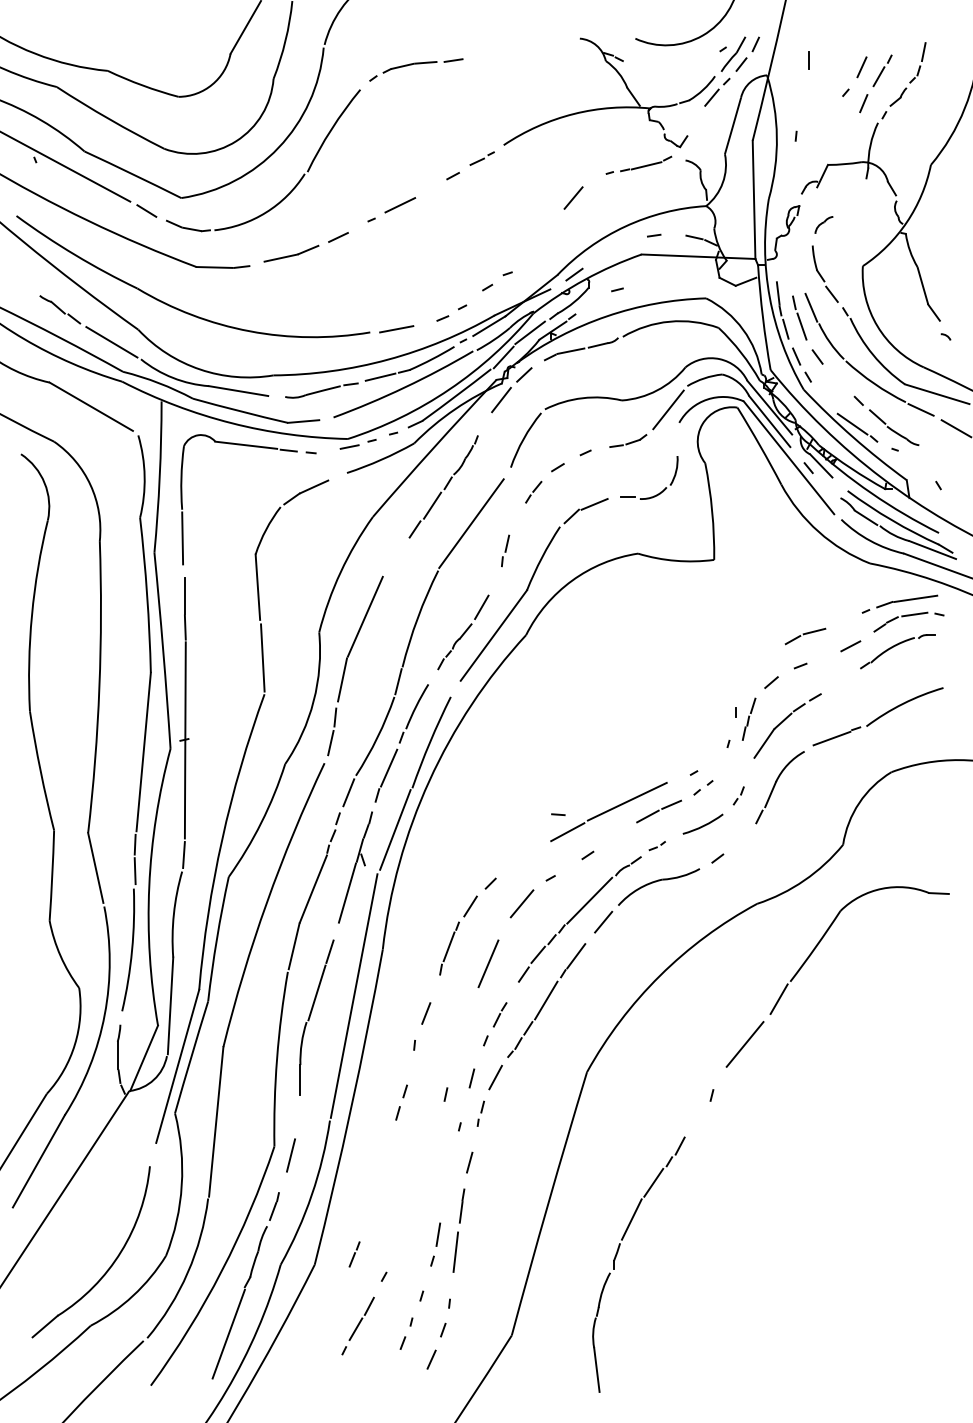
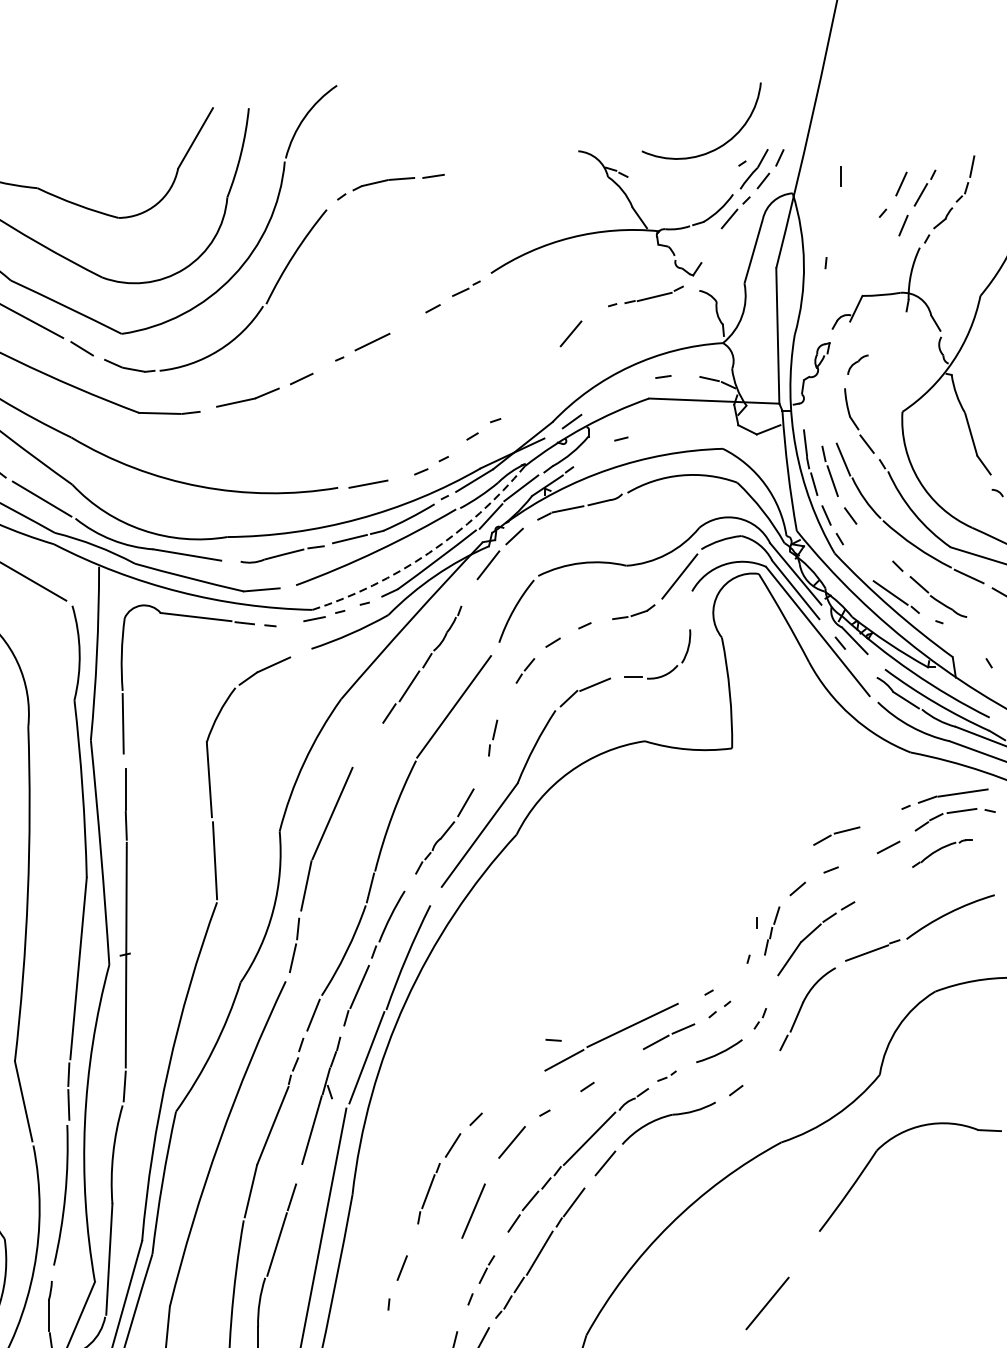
arc: (449, 389) -> (428, 553), solid -> dashed
part: (897, 651) -> (942, 853), size x0.7
line: (778, 998) -> (805, 1250), removed

